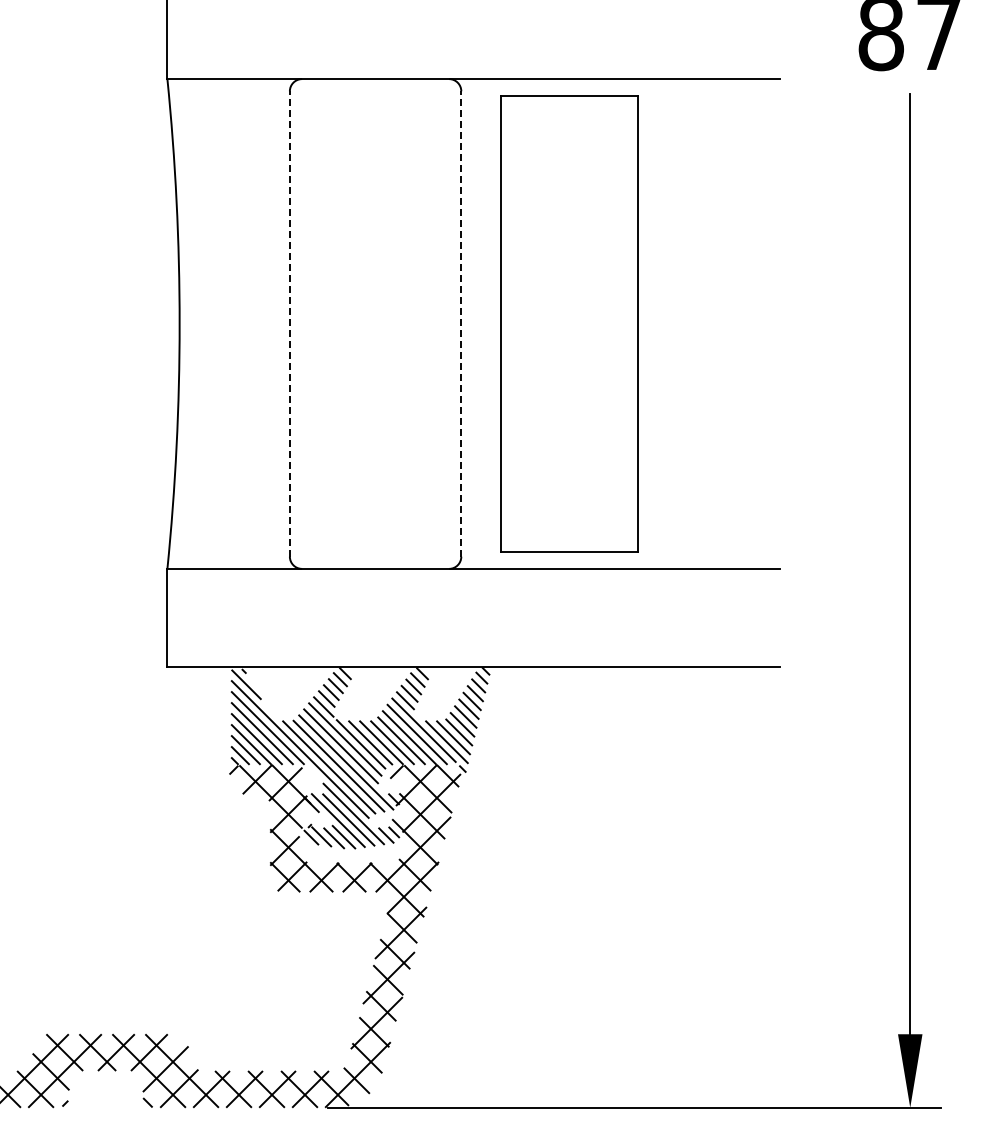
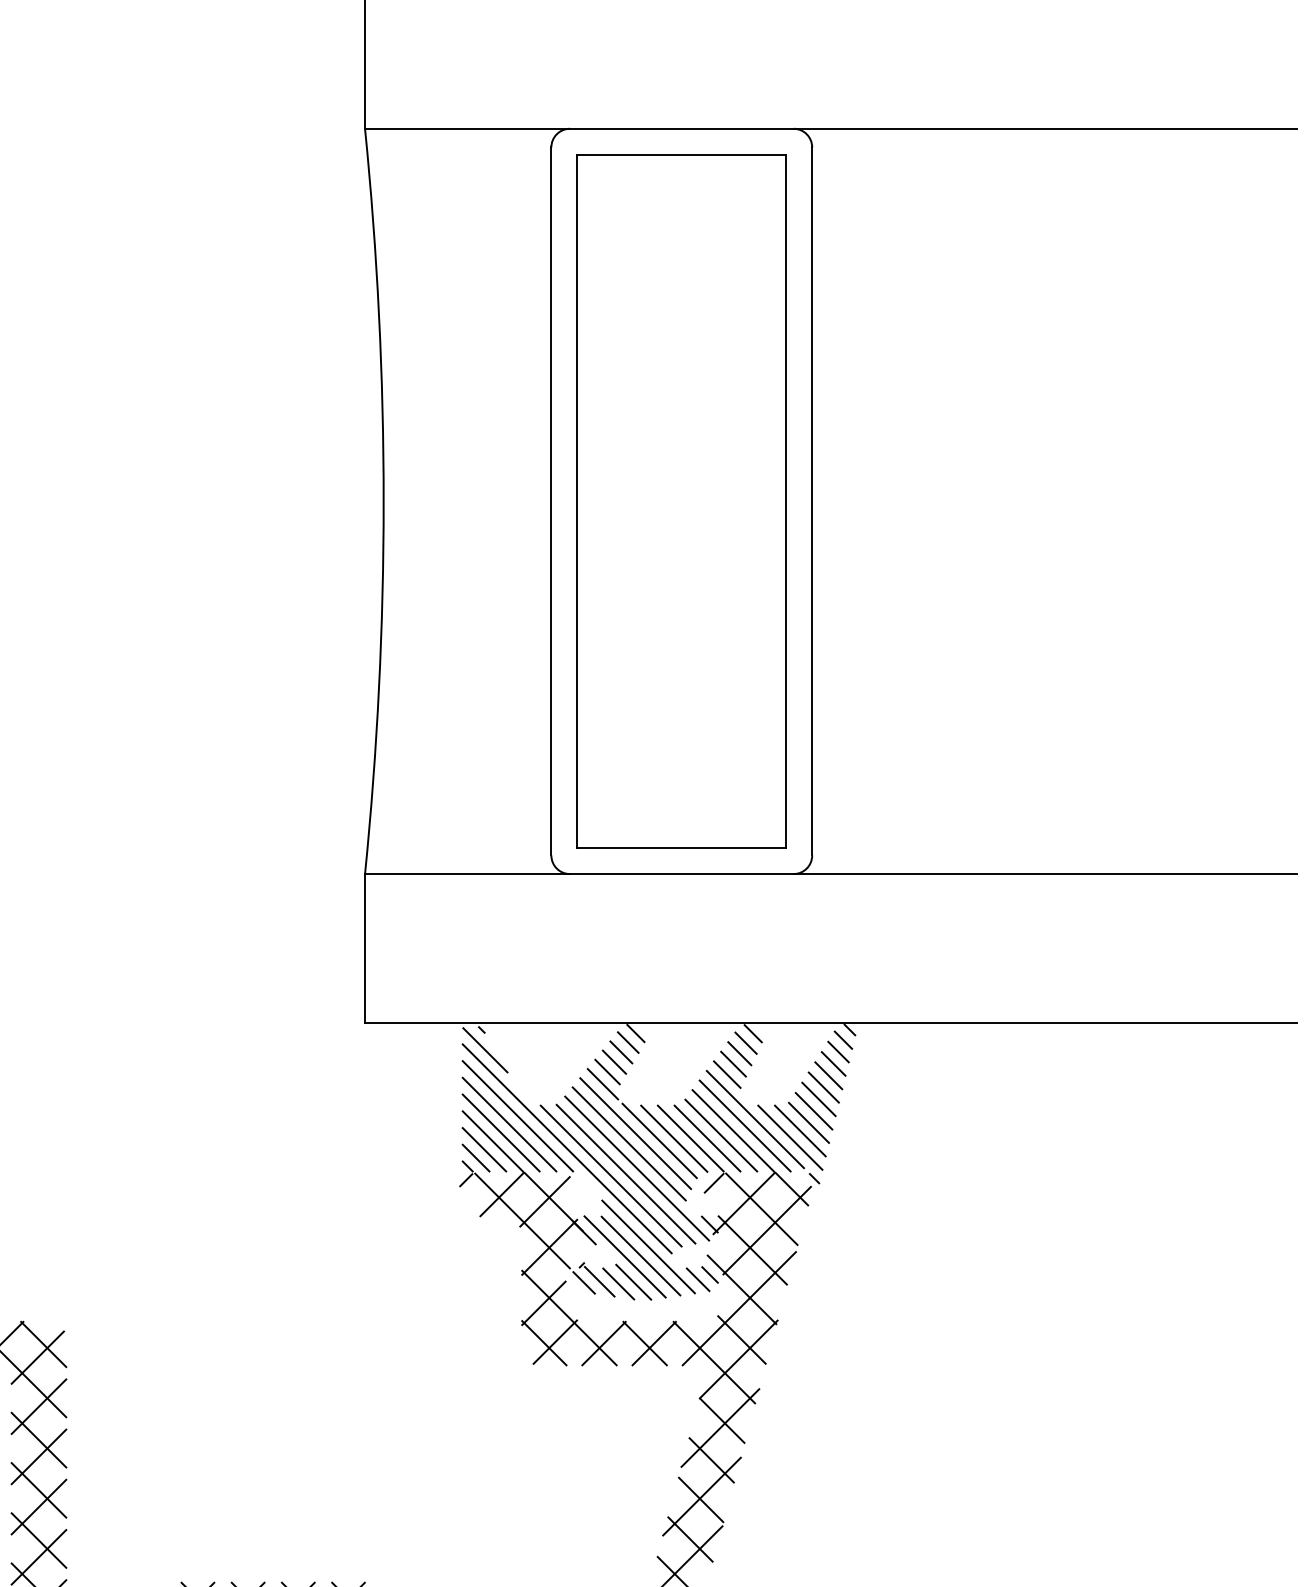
part: (569, 323) -> (681, 500), moved
line: (289, 324) -> (550, 502), dashed -> solid
line: (461, 324) -> (812, 502), dashed -> solid

